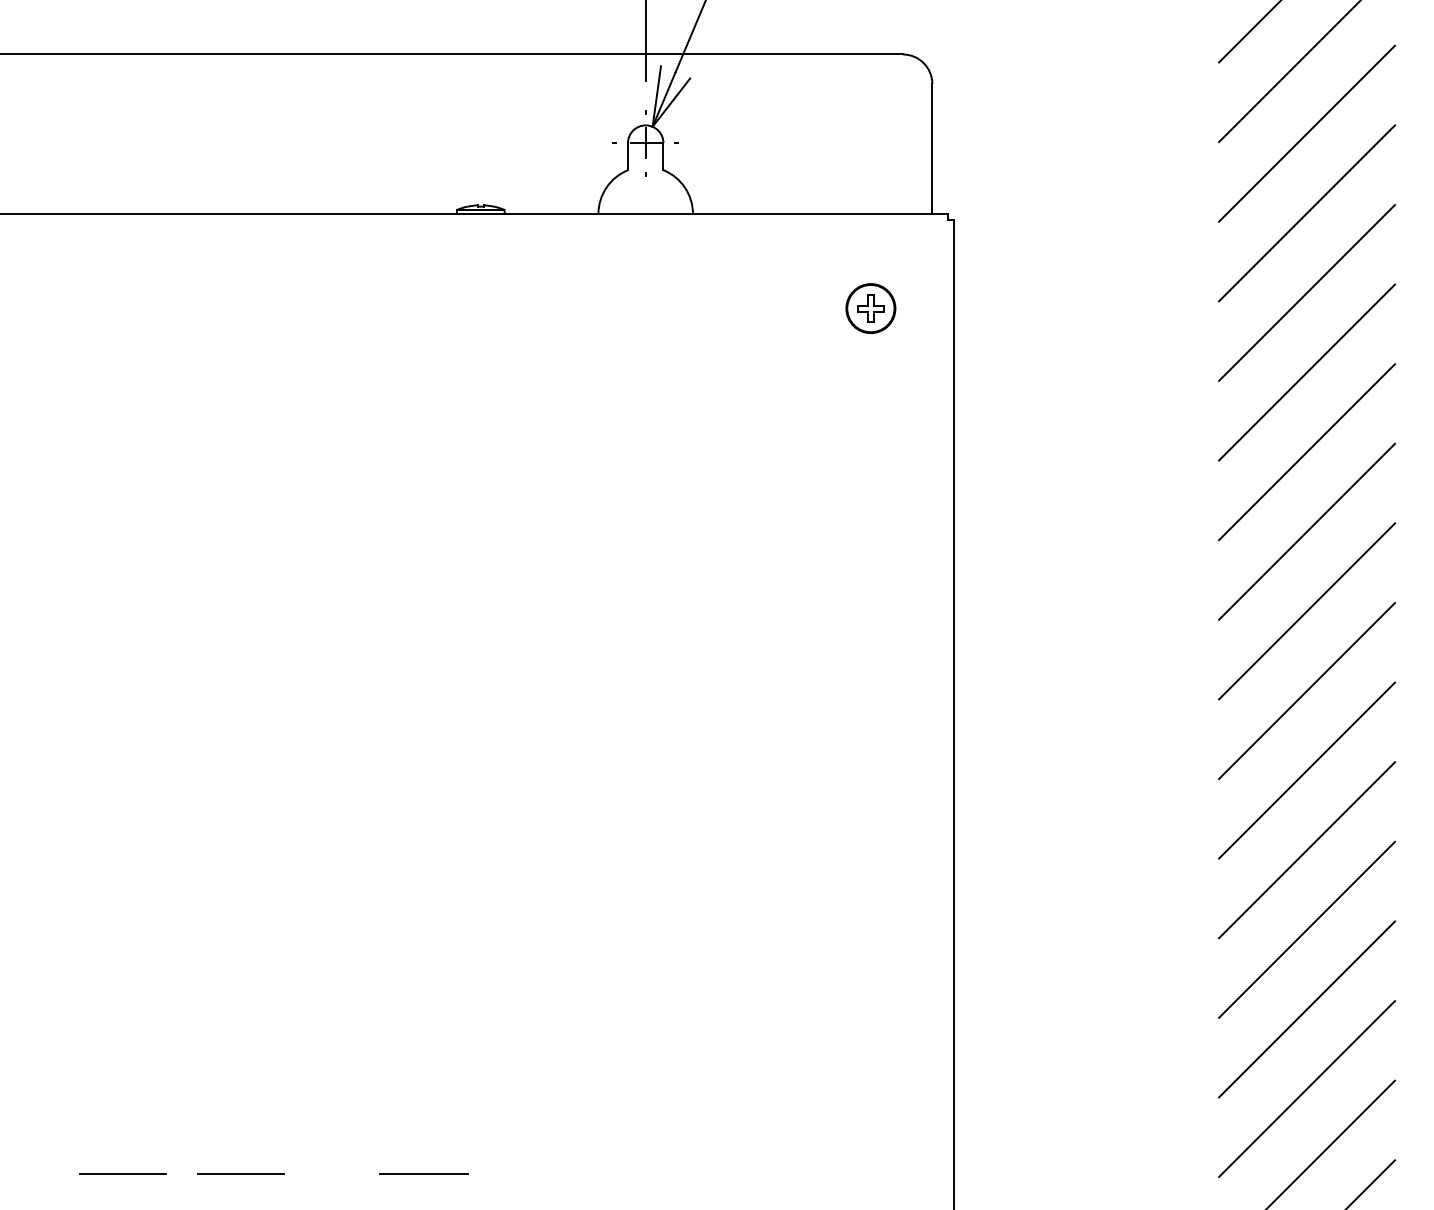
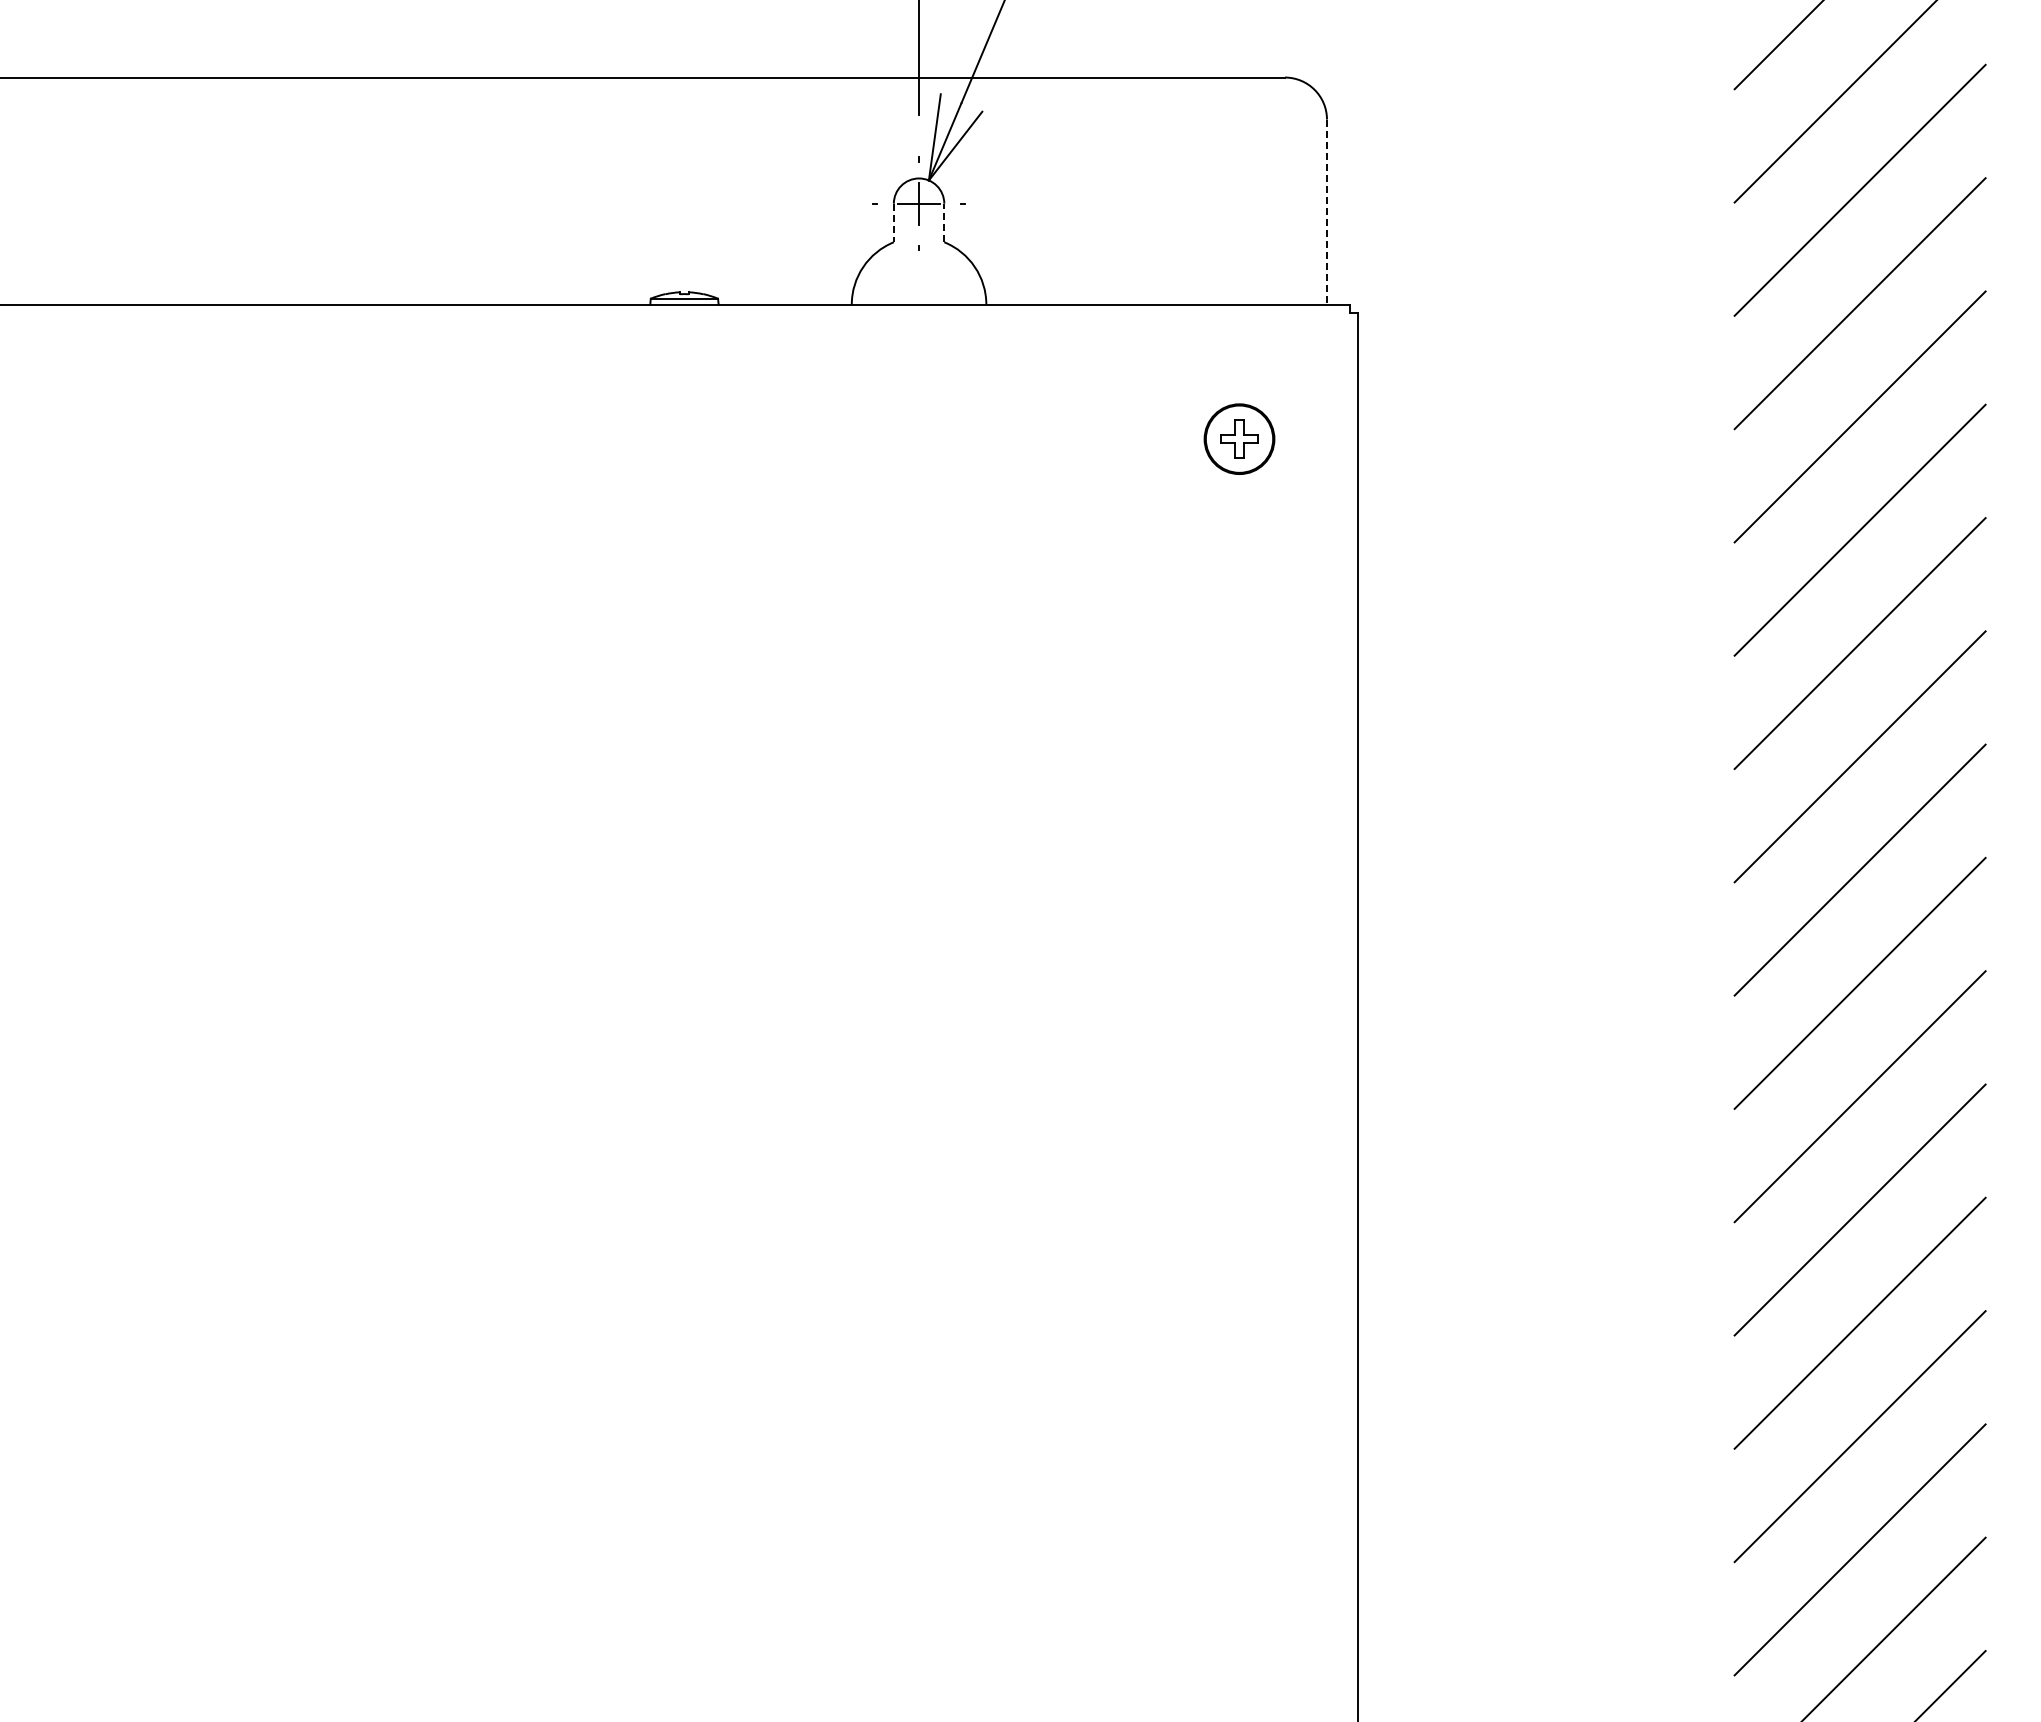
line: (932, 149) -> (1326, 212), solid -> dashed
line: (663, 156) -> (944, 222), solid -> dashed
line: (627, 157) -> (893, 223), solid -> dashed
line: (122, 1173) -> (174, 1670), removed
line: (240, 1173) -> (342, 1670), removed
line: (423, 1173) -> (603, 1670), removed

